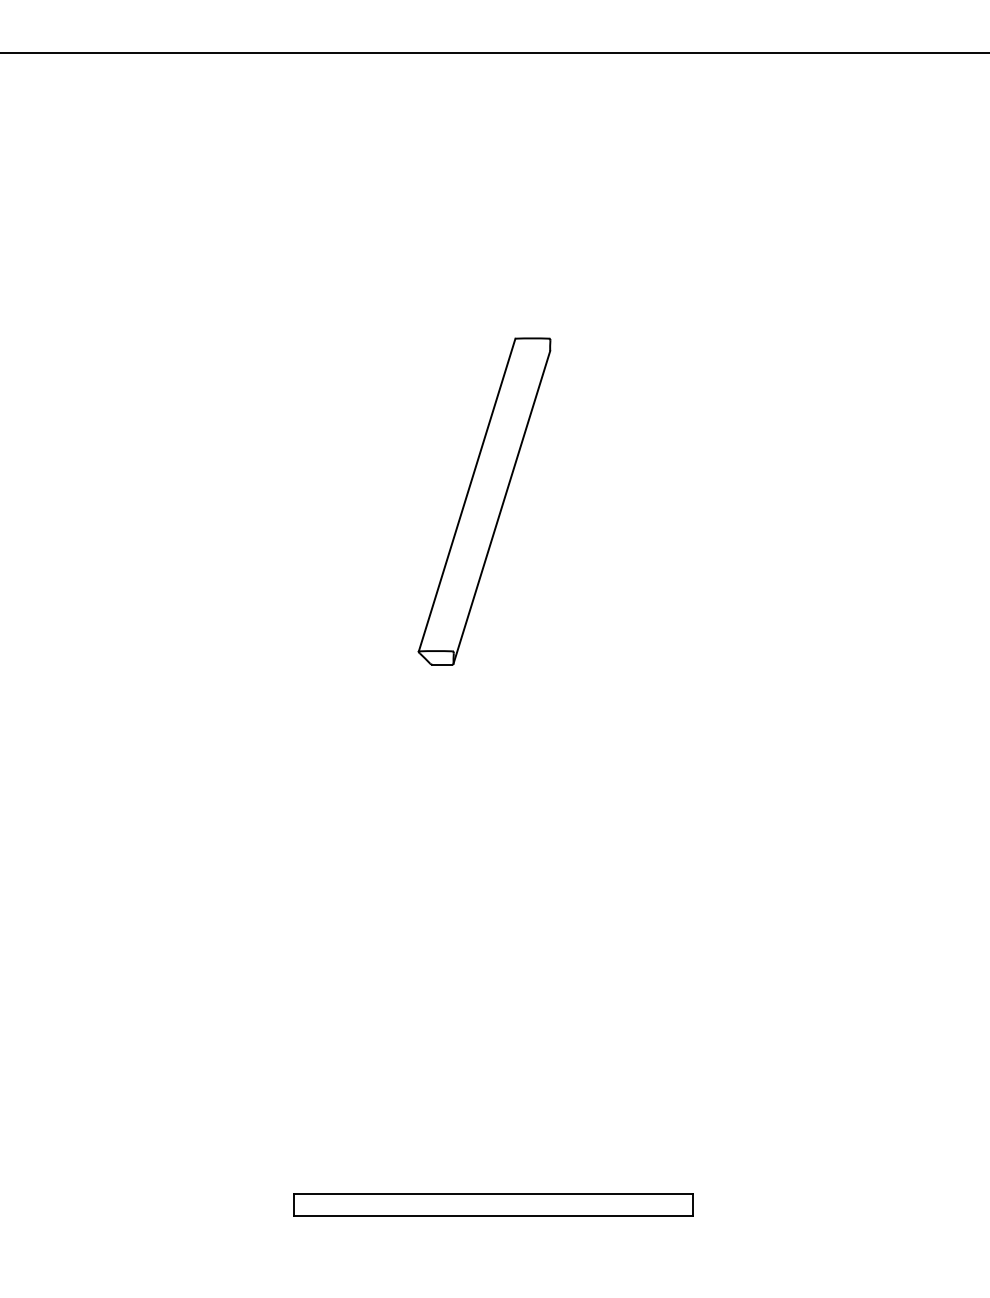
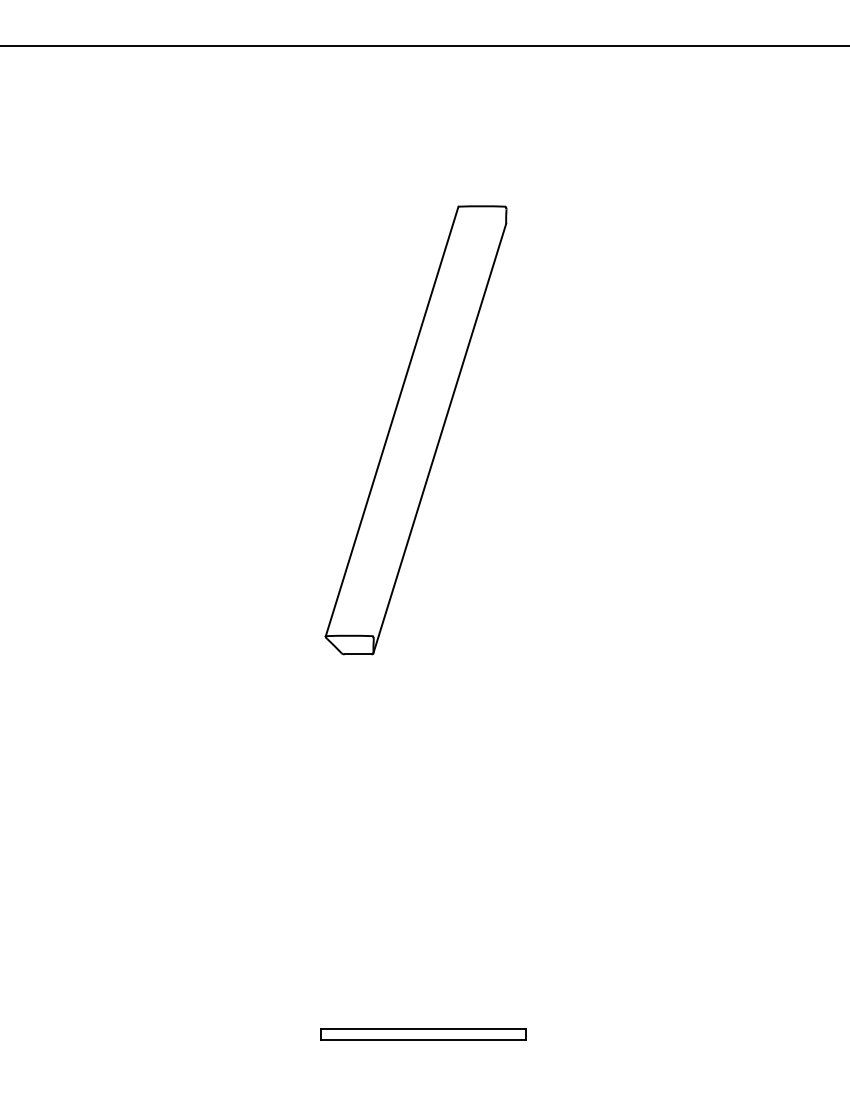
part: (483, 501) -> (415, 430), size x1.6
part: (493, 1205) -> (423, 1034), size x0.6

